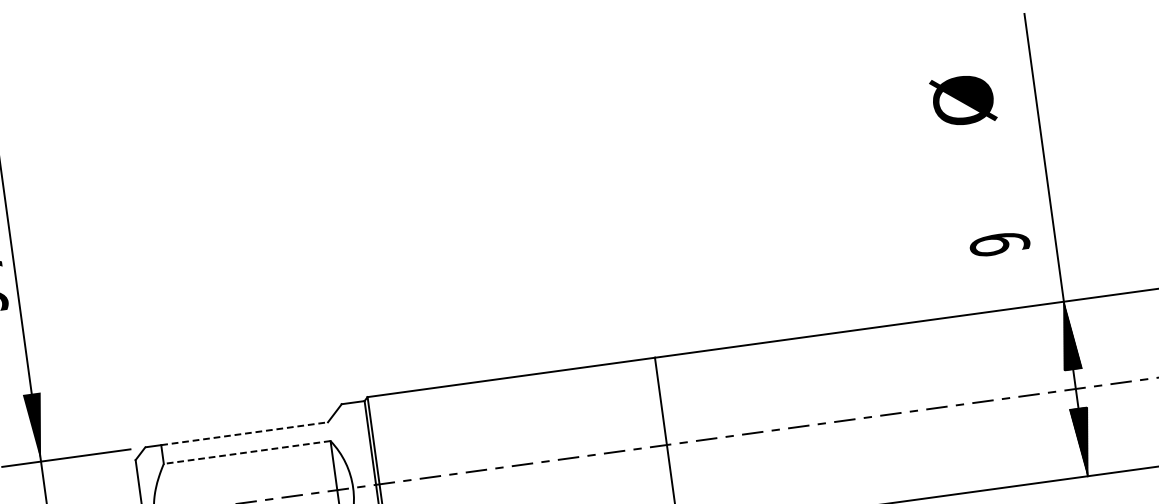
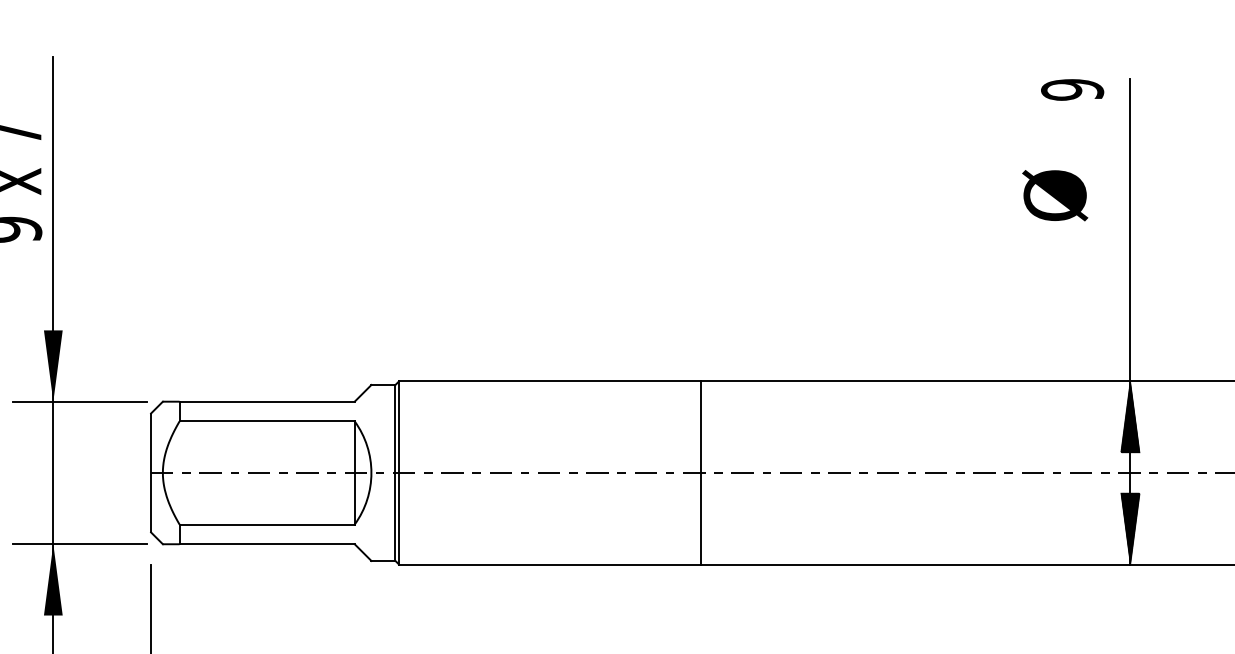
text: (963, 100) -> (1055, 195), moved
text: (999, 243) -> (1072, 89), moved
line: (244, 433) -> (267, 401), dashed -> solid
line: (247, 452) -> (267, 421), dashed -> solid

